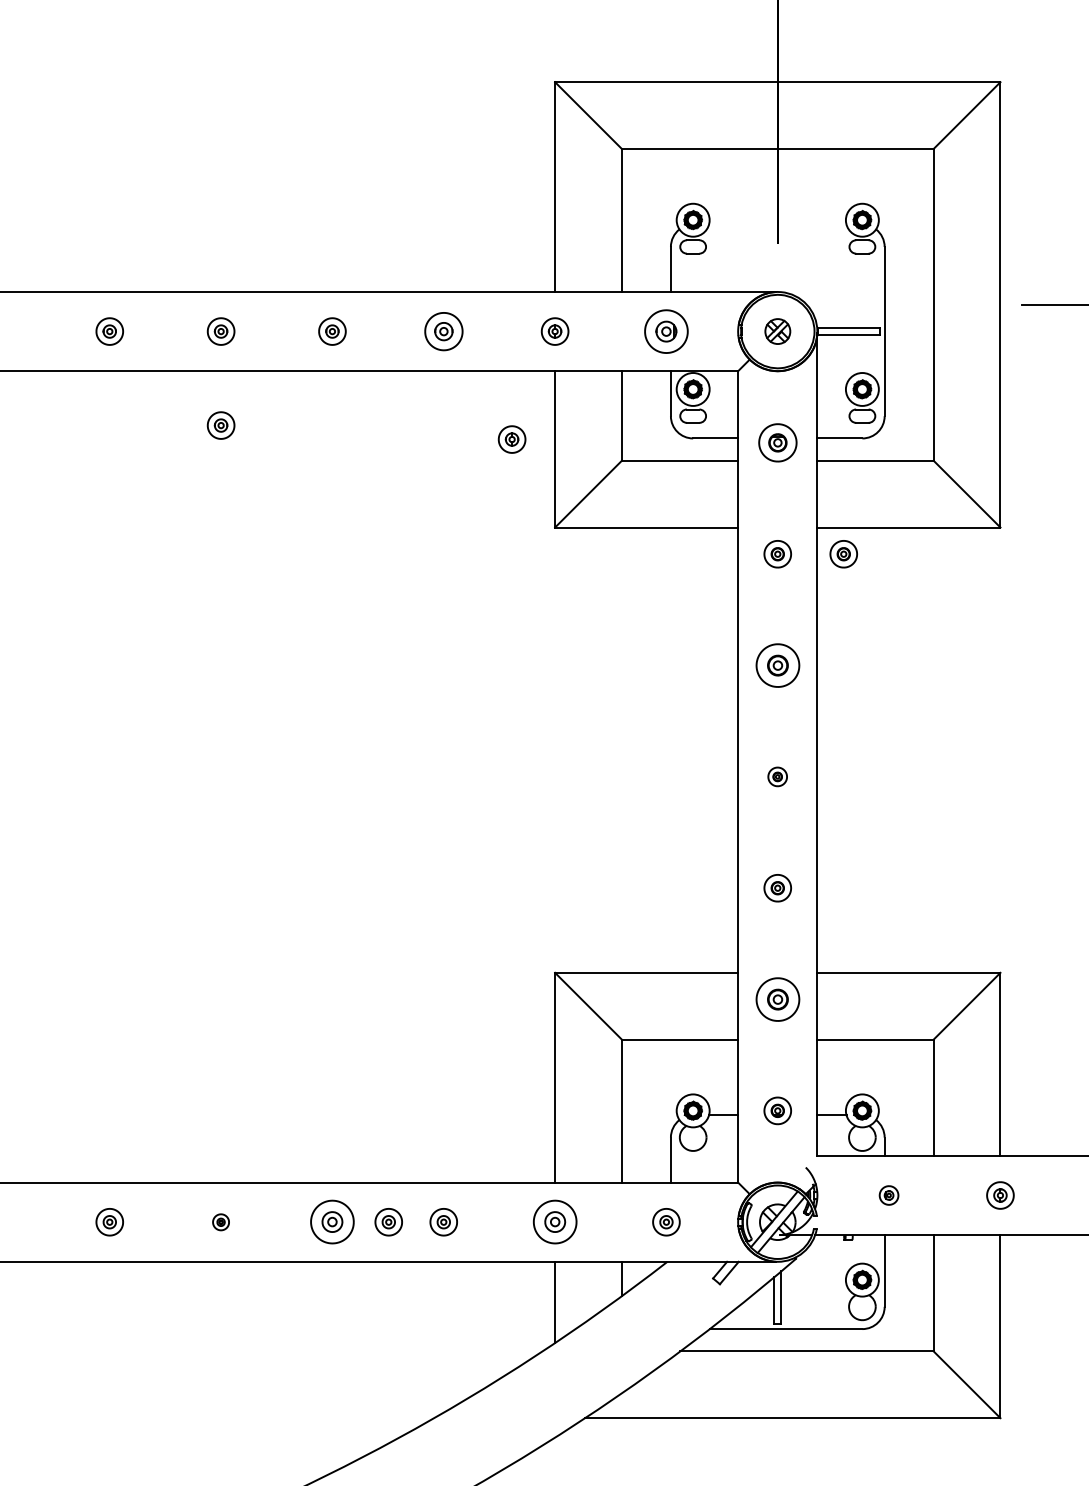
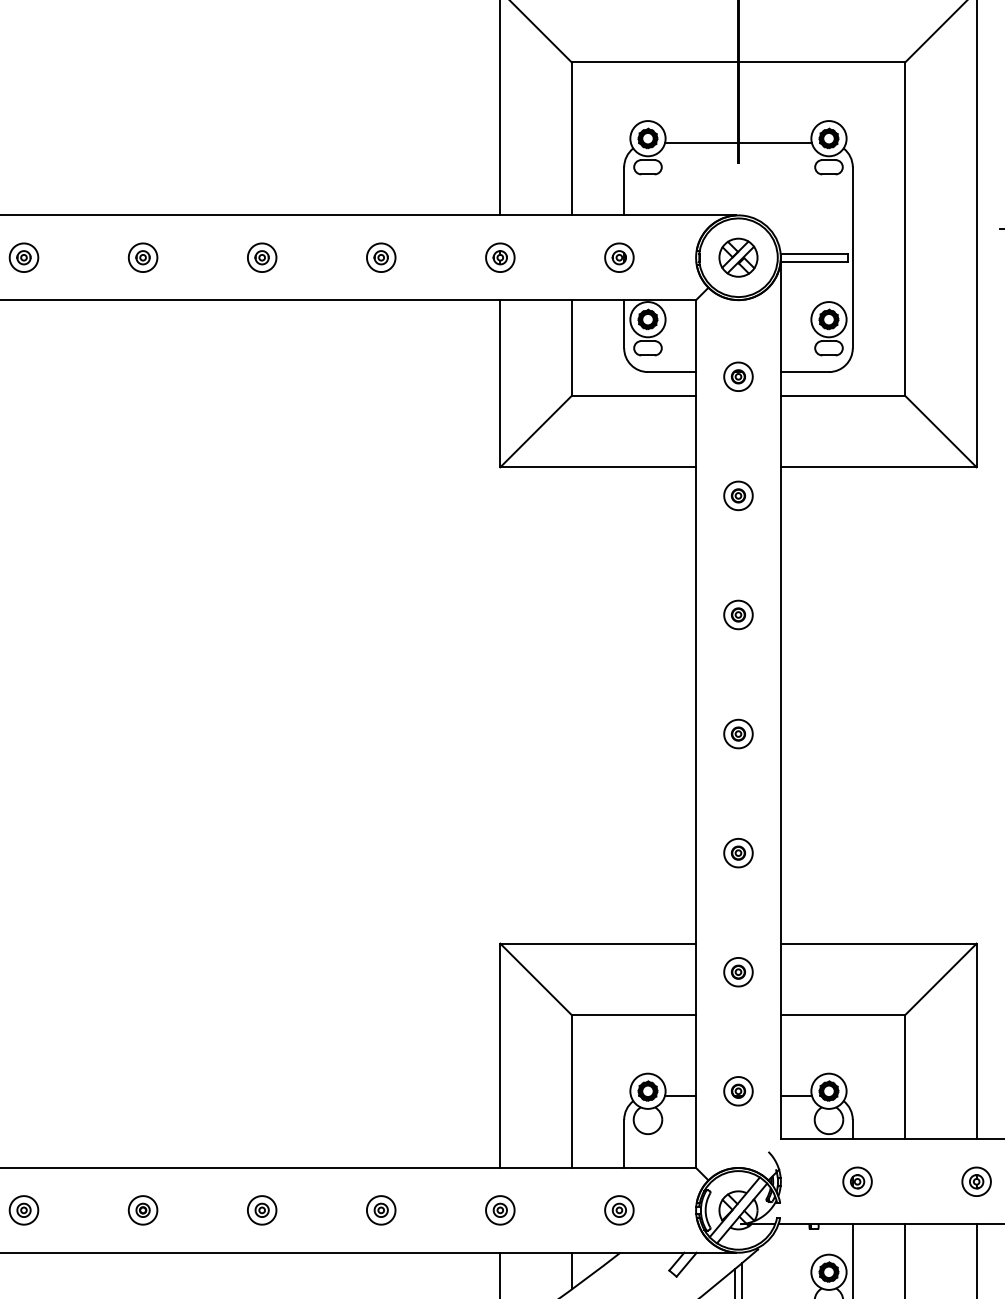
line: (777, 224) -> (738, 143), added
part: (443, 331) -> (380, 257), size x0.71
part: (666, 331) -> (619, 257), size x0.62
part: (777, 331) -> (738, 257), size x1.43
part: (220, 425) -> (142, 358), removed
part: (511, 439) -> (453, 373), removed
part: (777, 442) -> (738, 376), size x0.71
part: (843, 554) -> (808, 496), removed
part: (777, 665) -> (738, 614), size x0.62
part: (777, 776) -> (738, 733), size x1.43
part: (777, 999) -> (738, 972), size x0.62
part: (888, 1195) -> (856, 1181), size x1.43
part: (220, 1222) -> (142, 1210), size x1.67
part: (332, 1222) -> (262, 1210), size x0.62
part: (388, 1222) -> (322, 1210), removed
part: (554, 1222) -> (499, 1210), size x0.62

